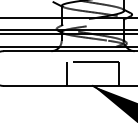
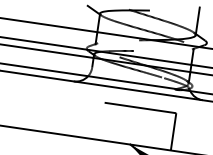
line: (66, 73) -> (92, 119), removed

